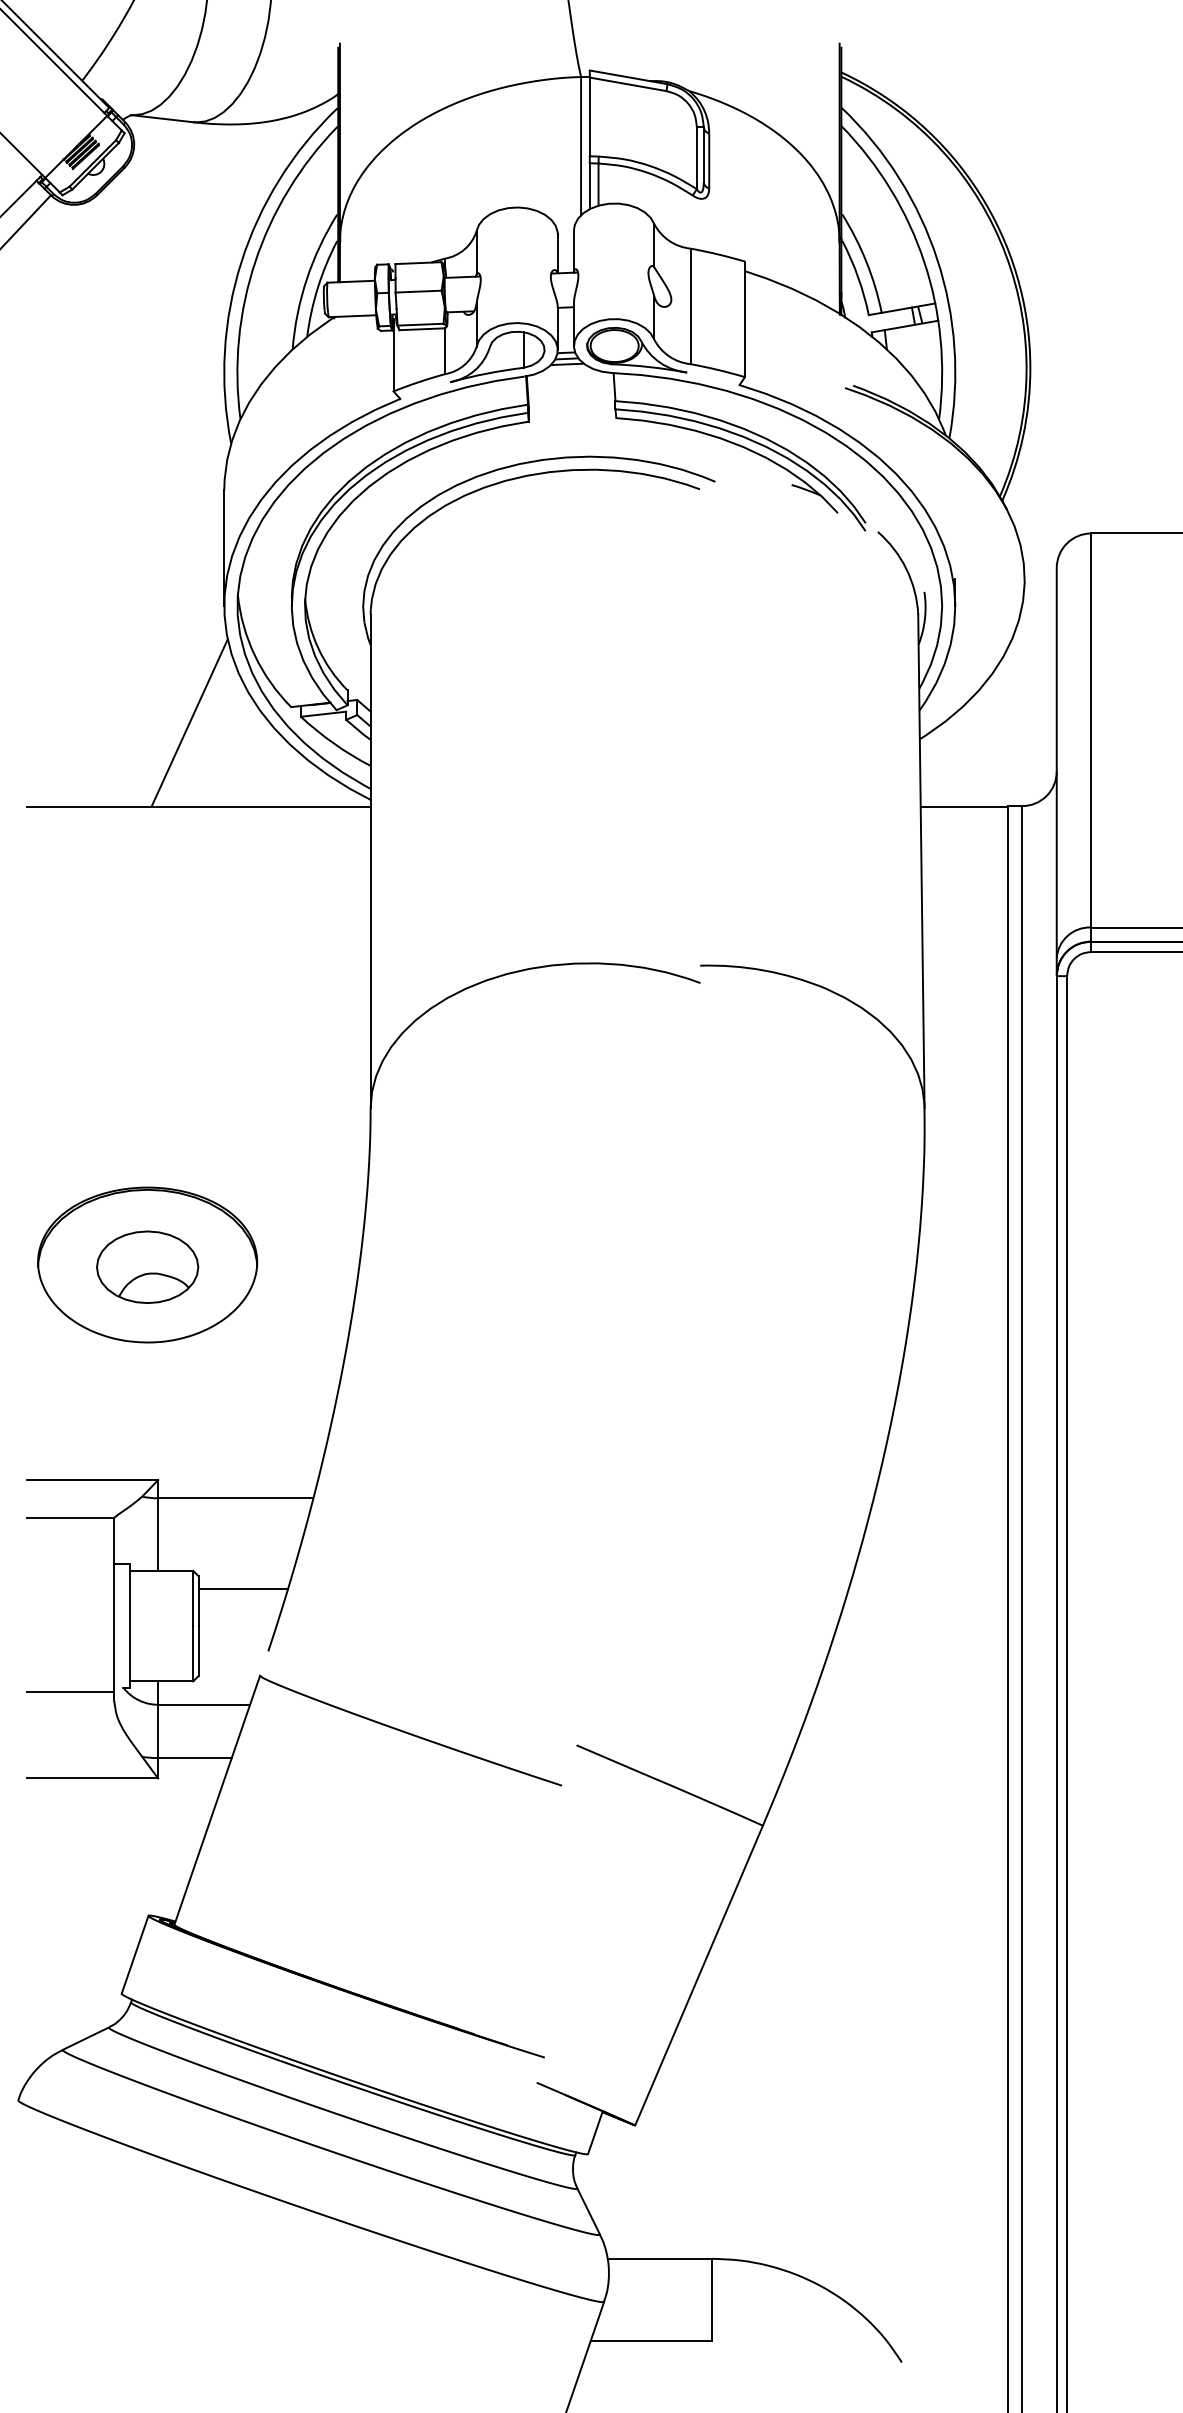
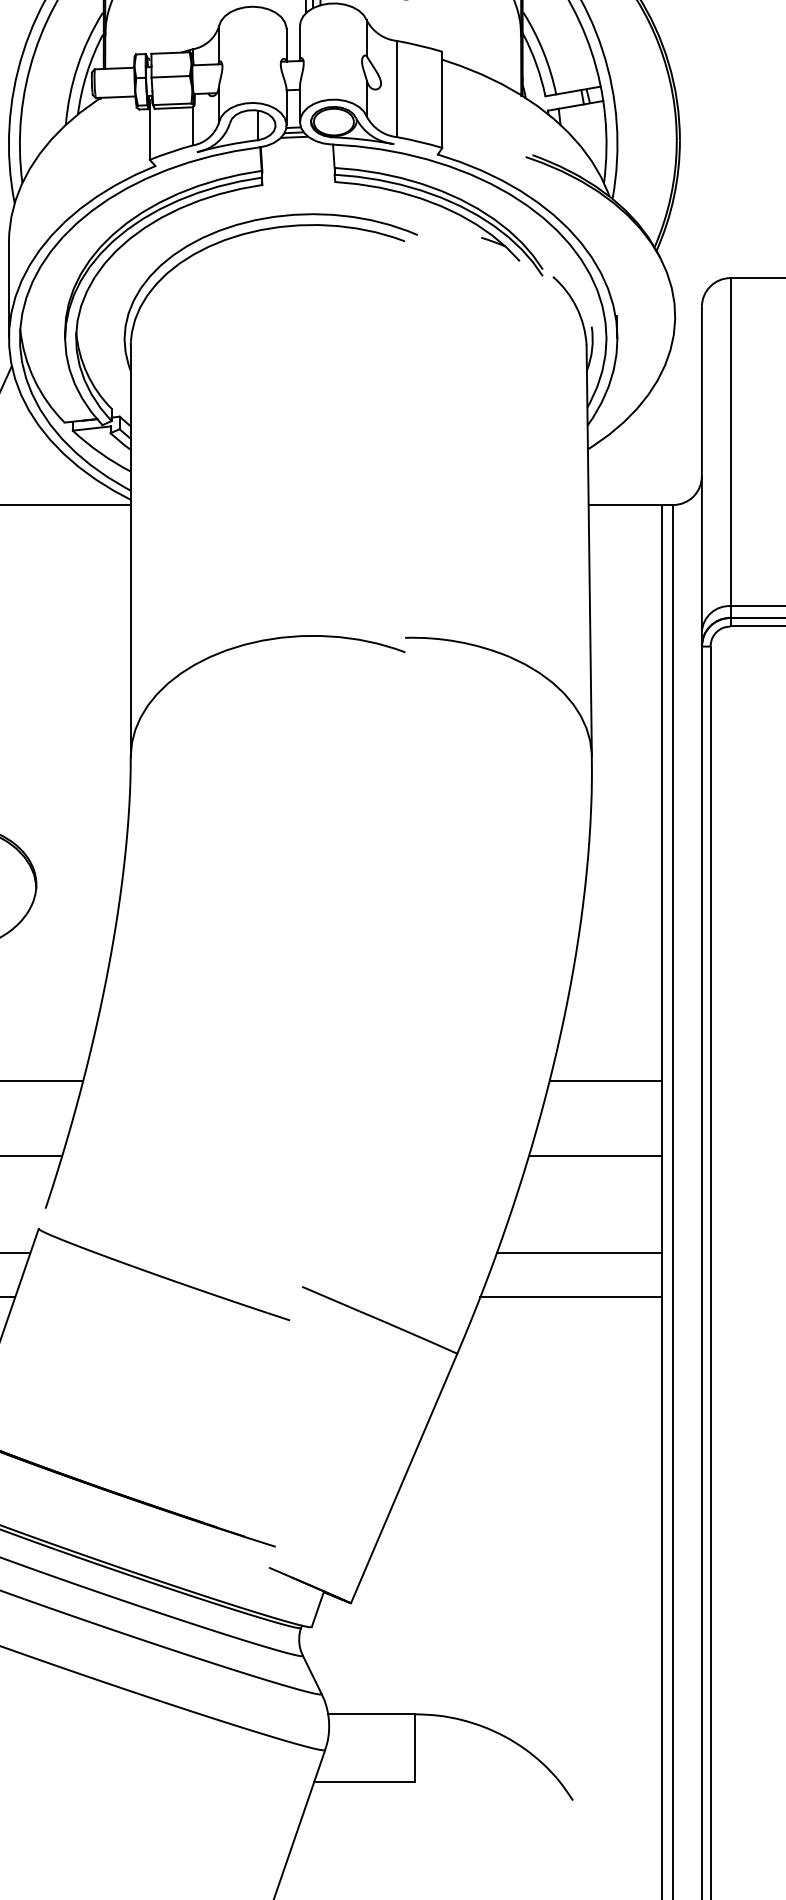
line: (940, 1498) -> (605, 1081), added
line: (928, 1588) -> (595, 1156), added
line: (909, 1704) -> (579, 1252), added
line: (899, 1758) -> (571, 1297), added

